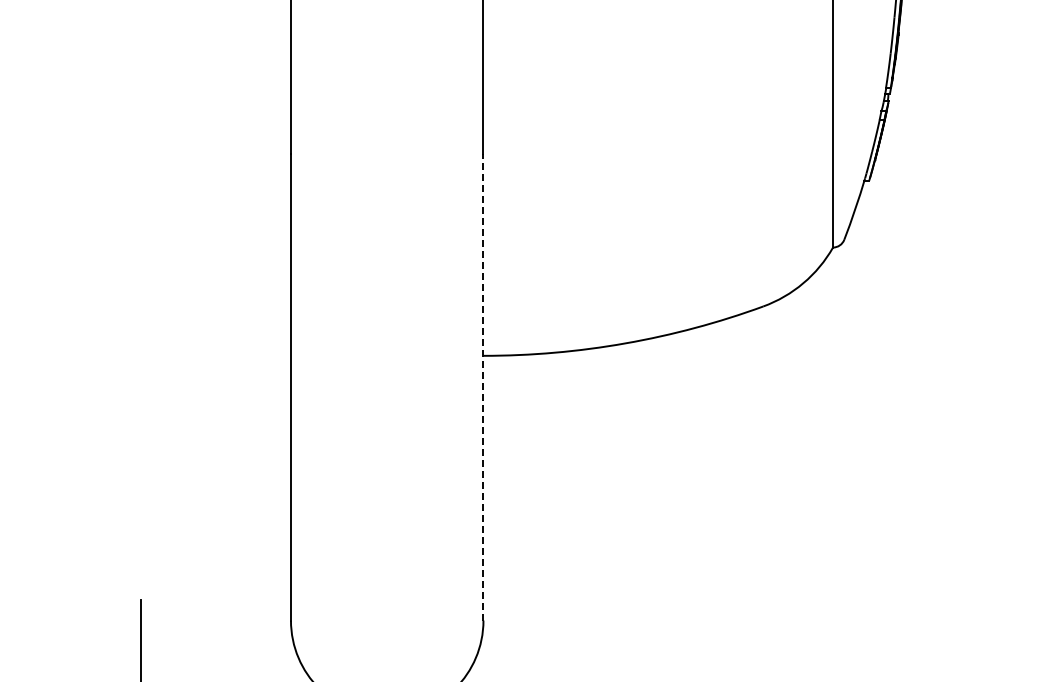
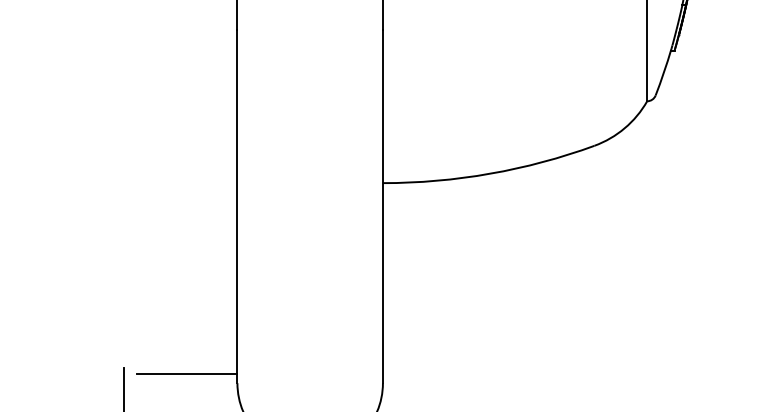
line: (483, 386) -> (382, 206), dashed -> solid
line: (224, 608) -> (187, 374), added

